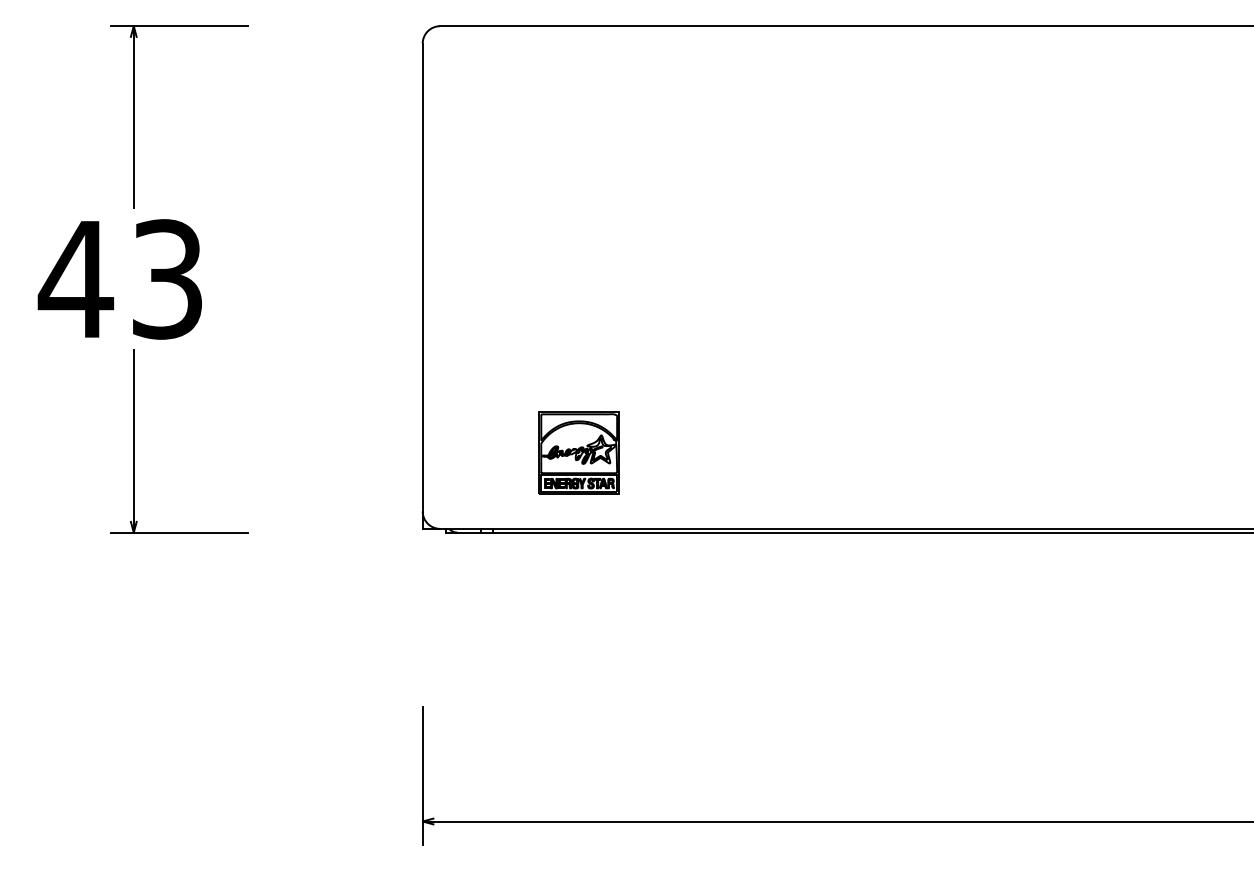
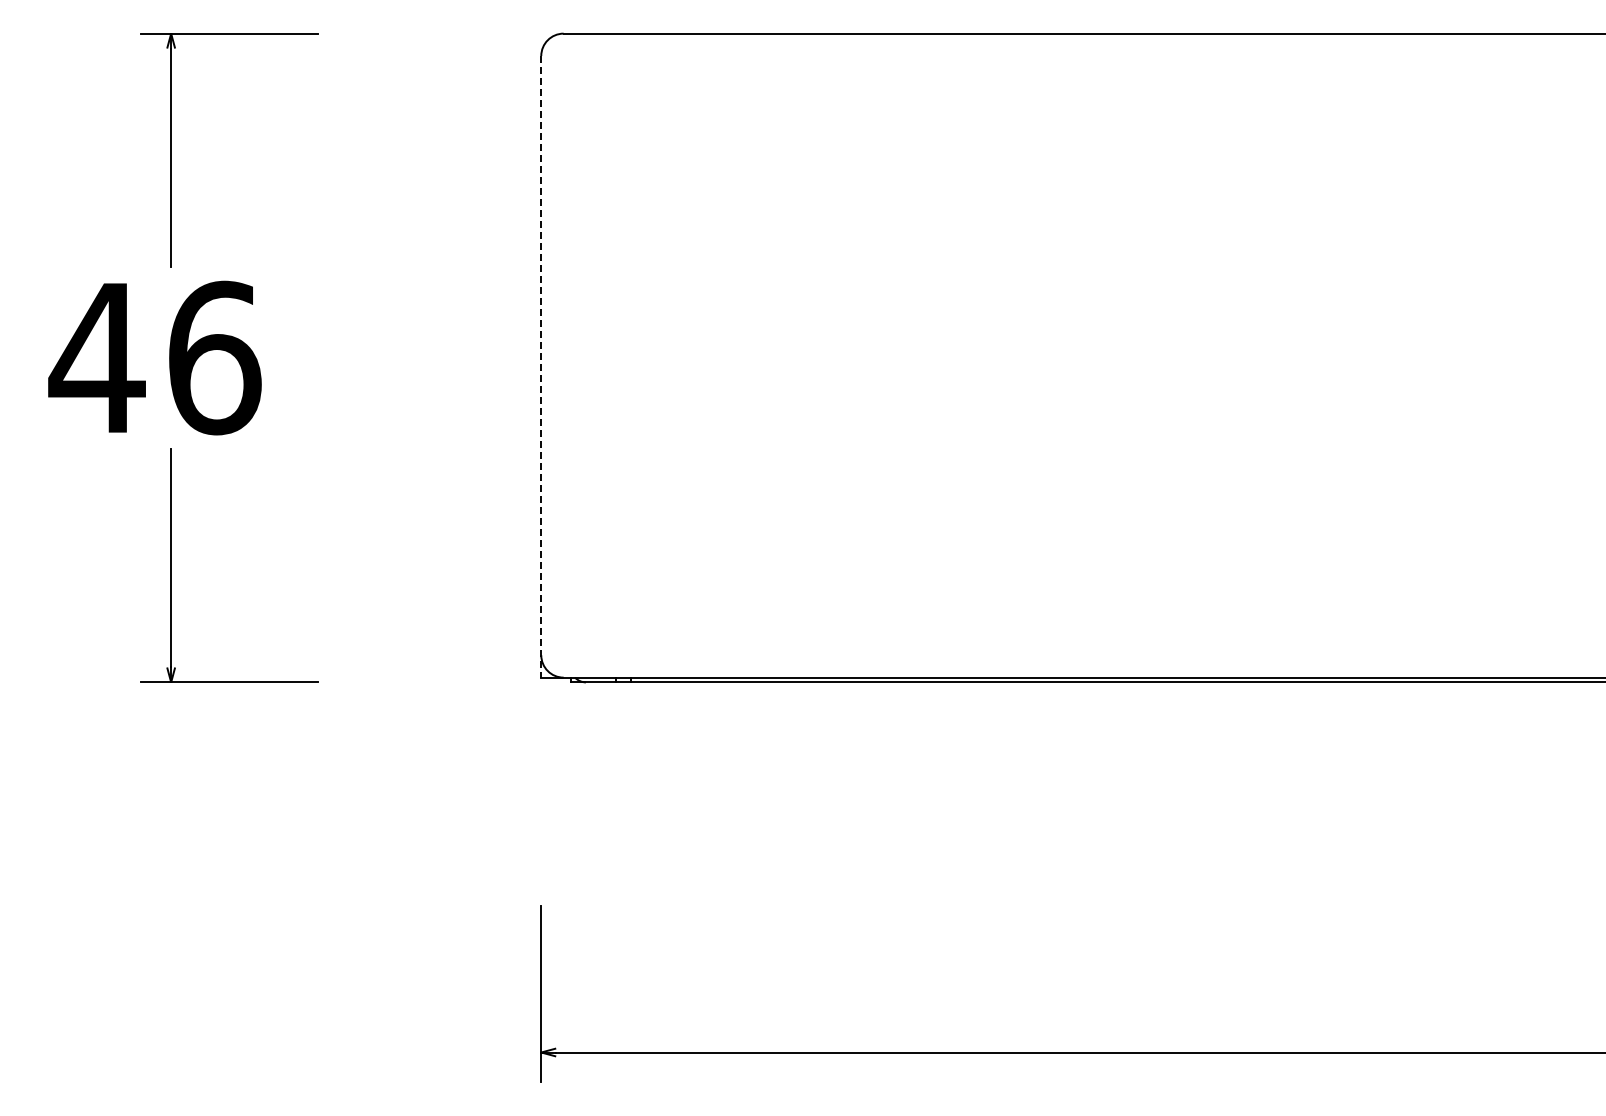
text: (168, 278) -> (215, 357), 43 -> 46
line: (422, 286) -> (541, 366), solid -> dashed
part: (578, 453) -> (741, 580), removed

